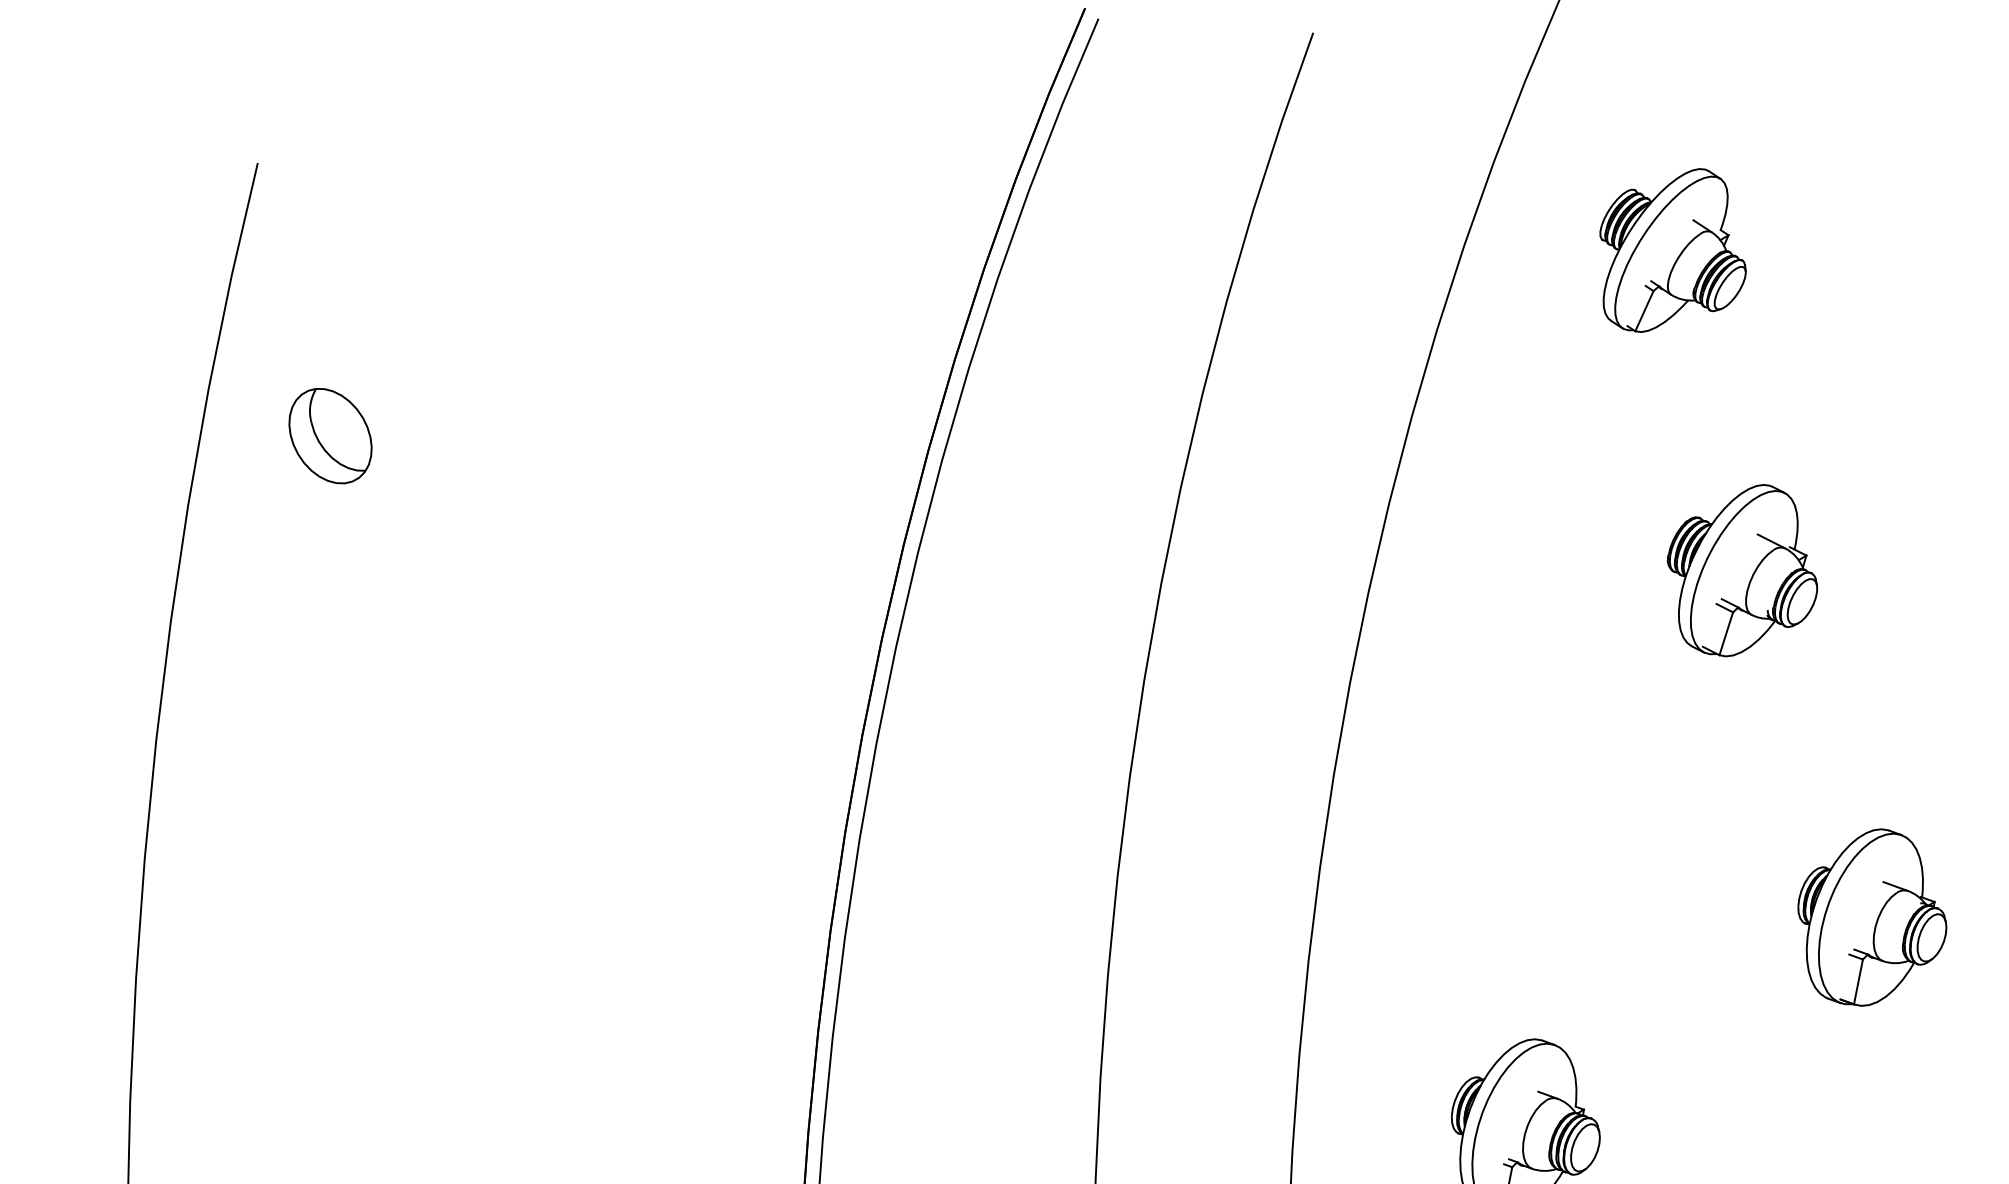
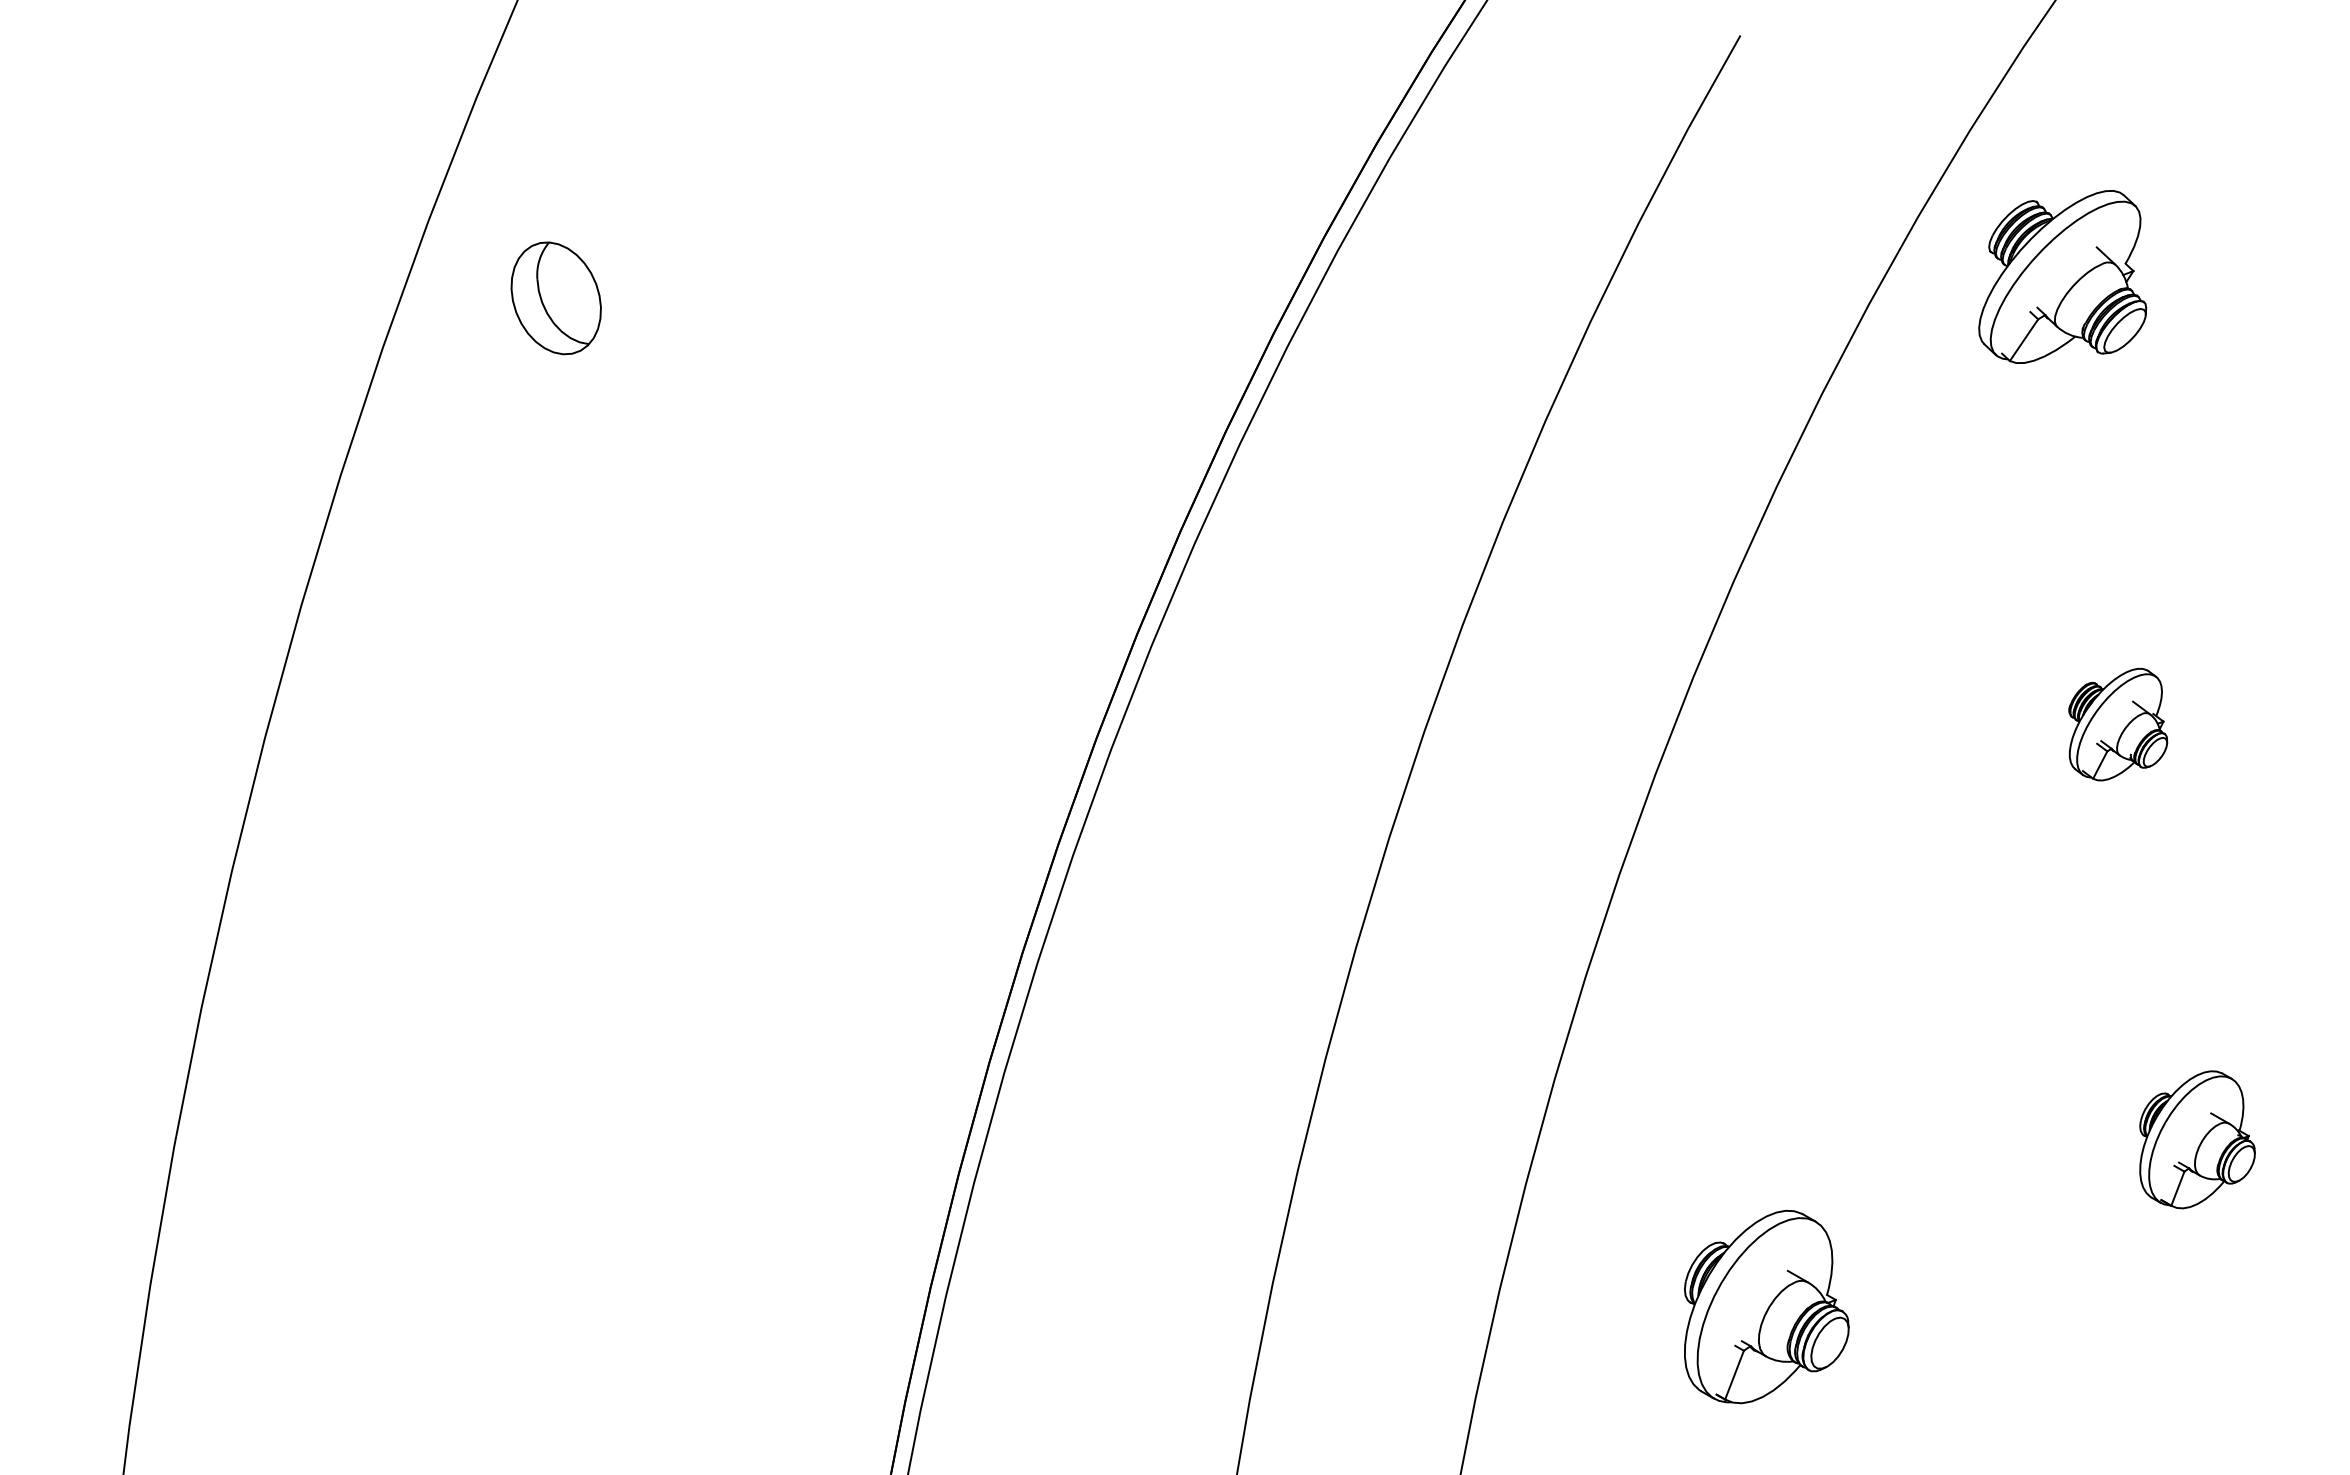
part: (1668, 250) -> (2062, 276), moved
part: (1741, 571) -> (2117, 724), size x0.6
part: (1872, 917) -> (2197, 1139), size x0.7

